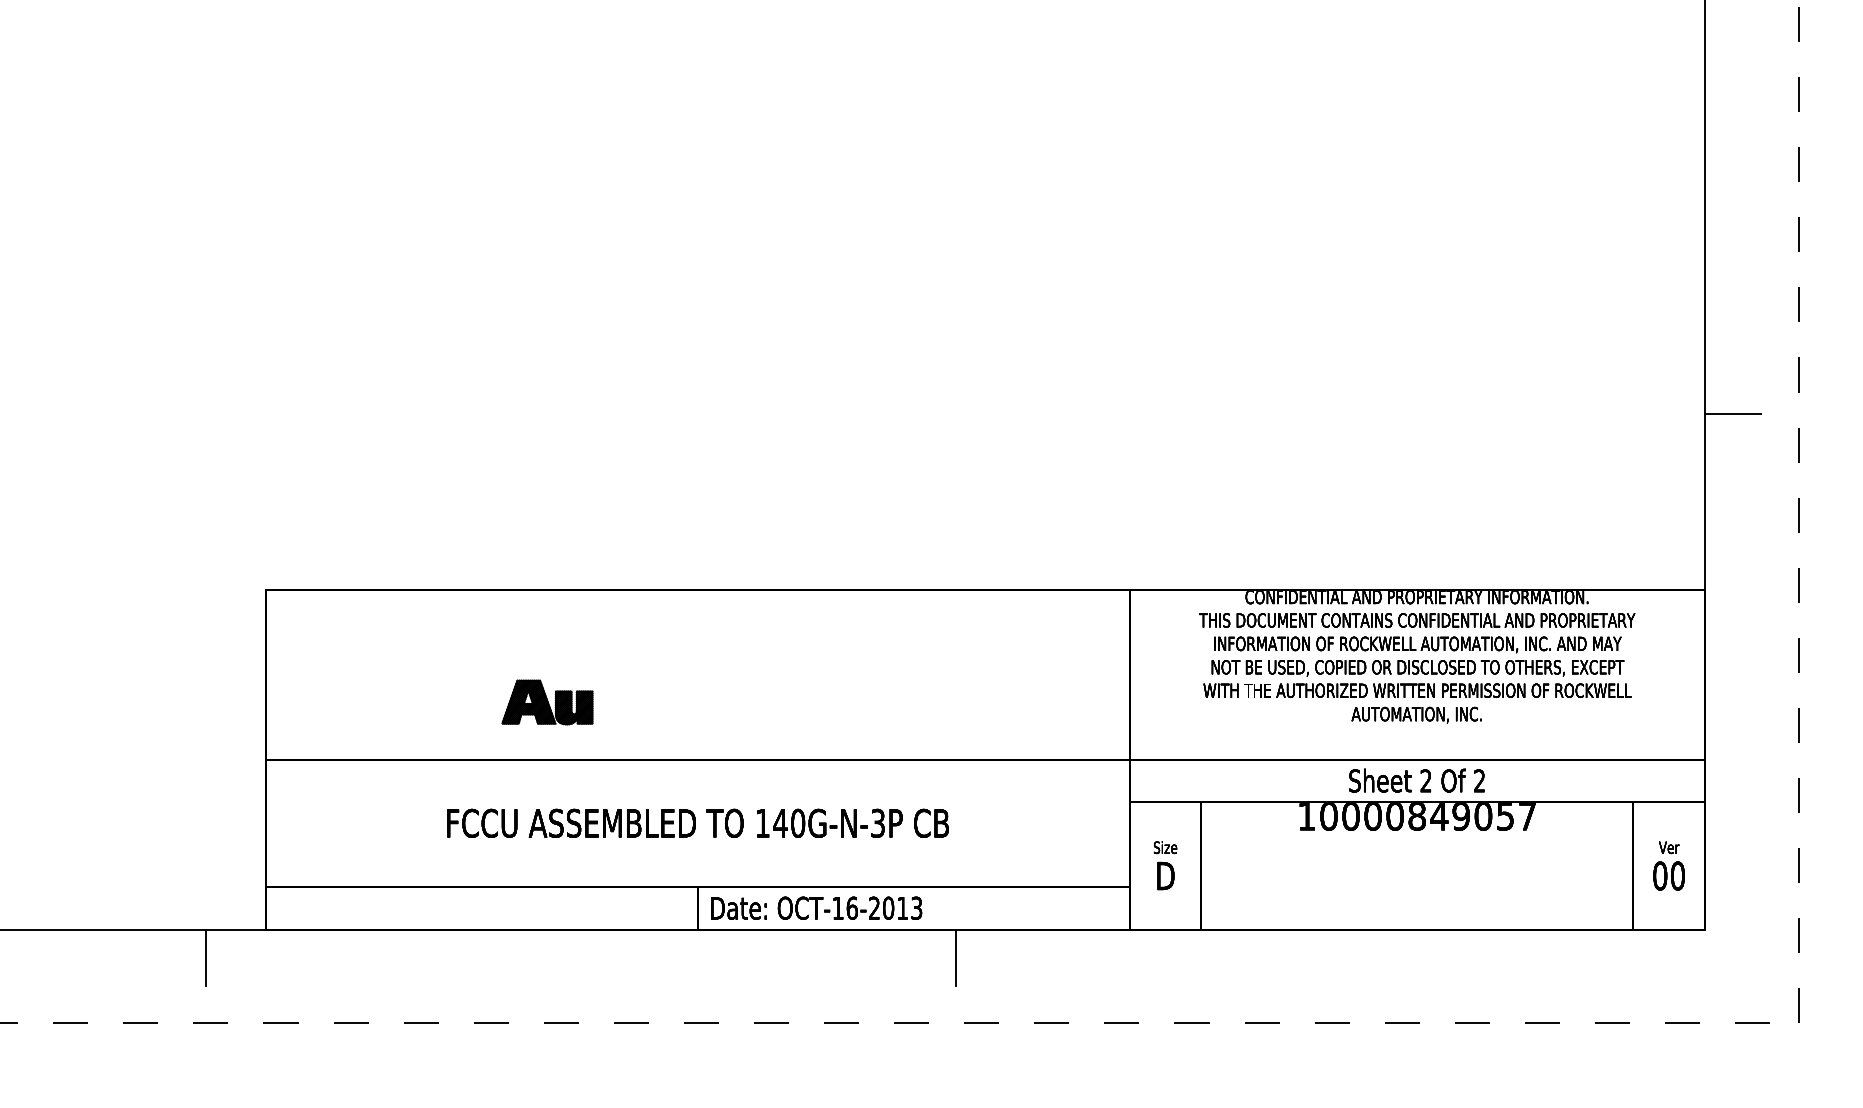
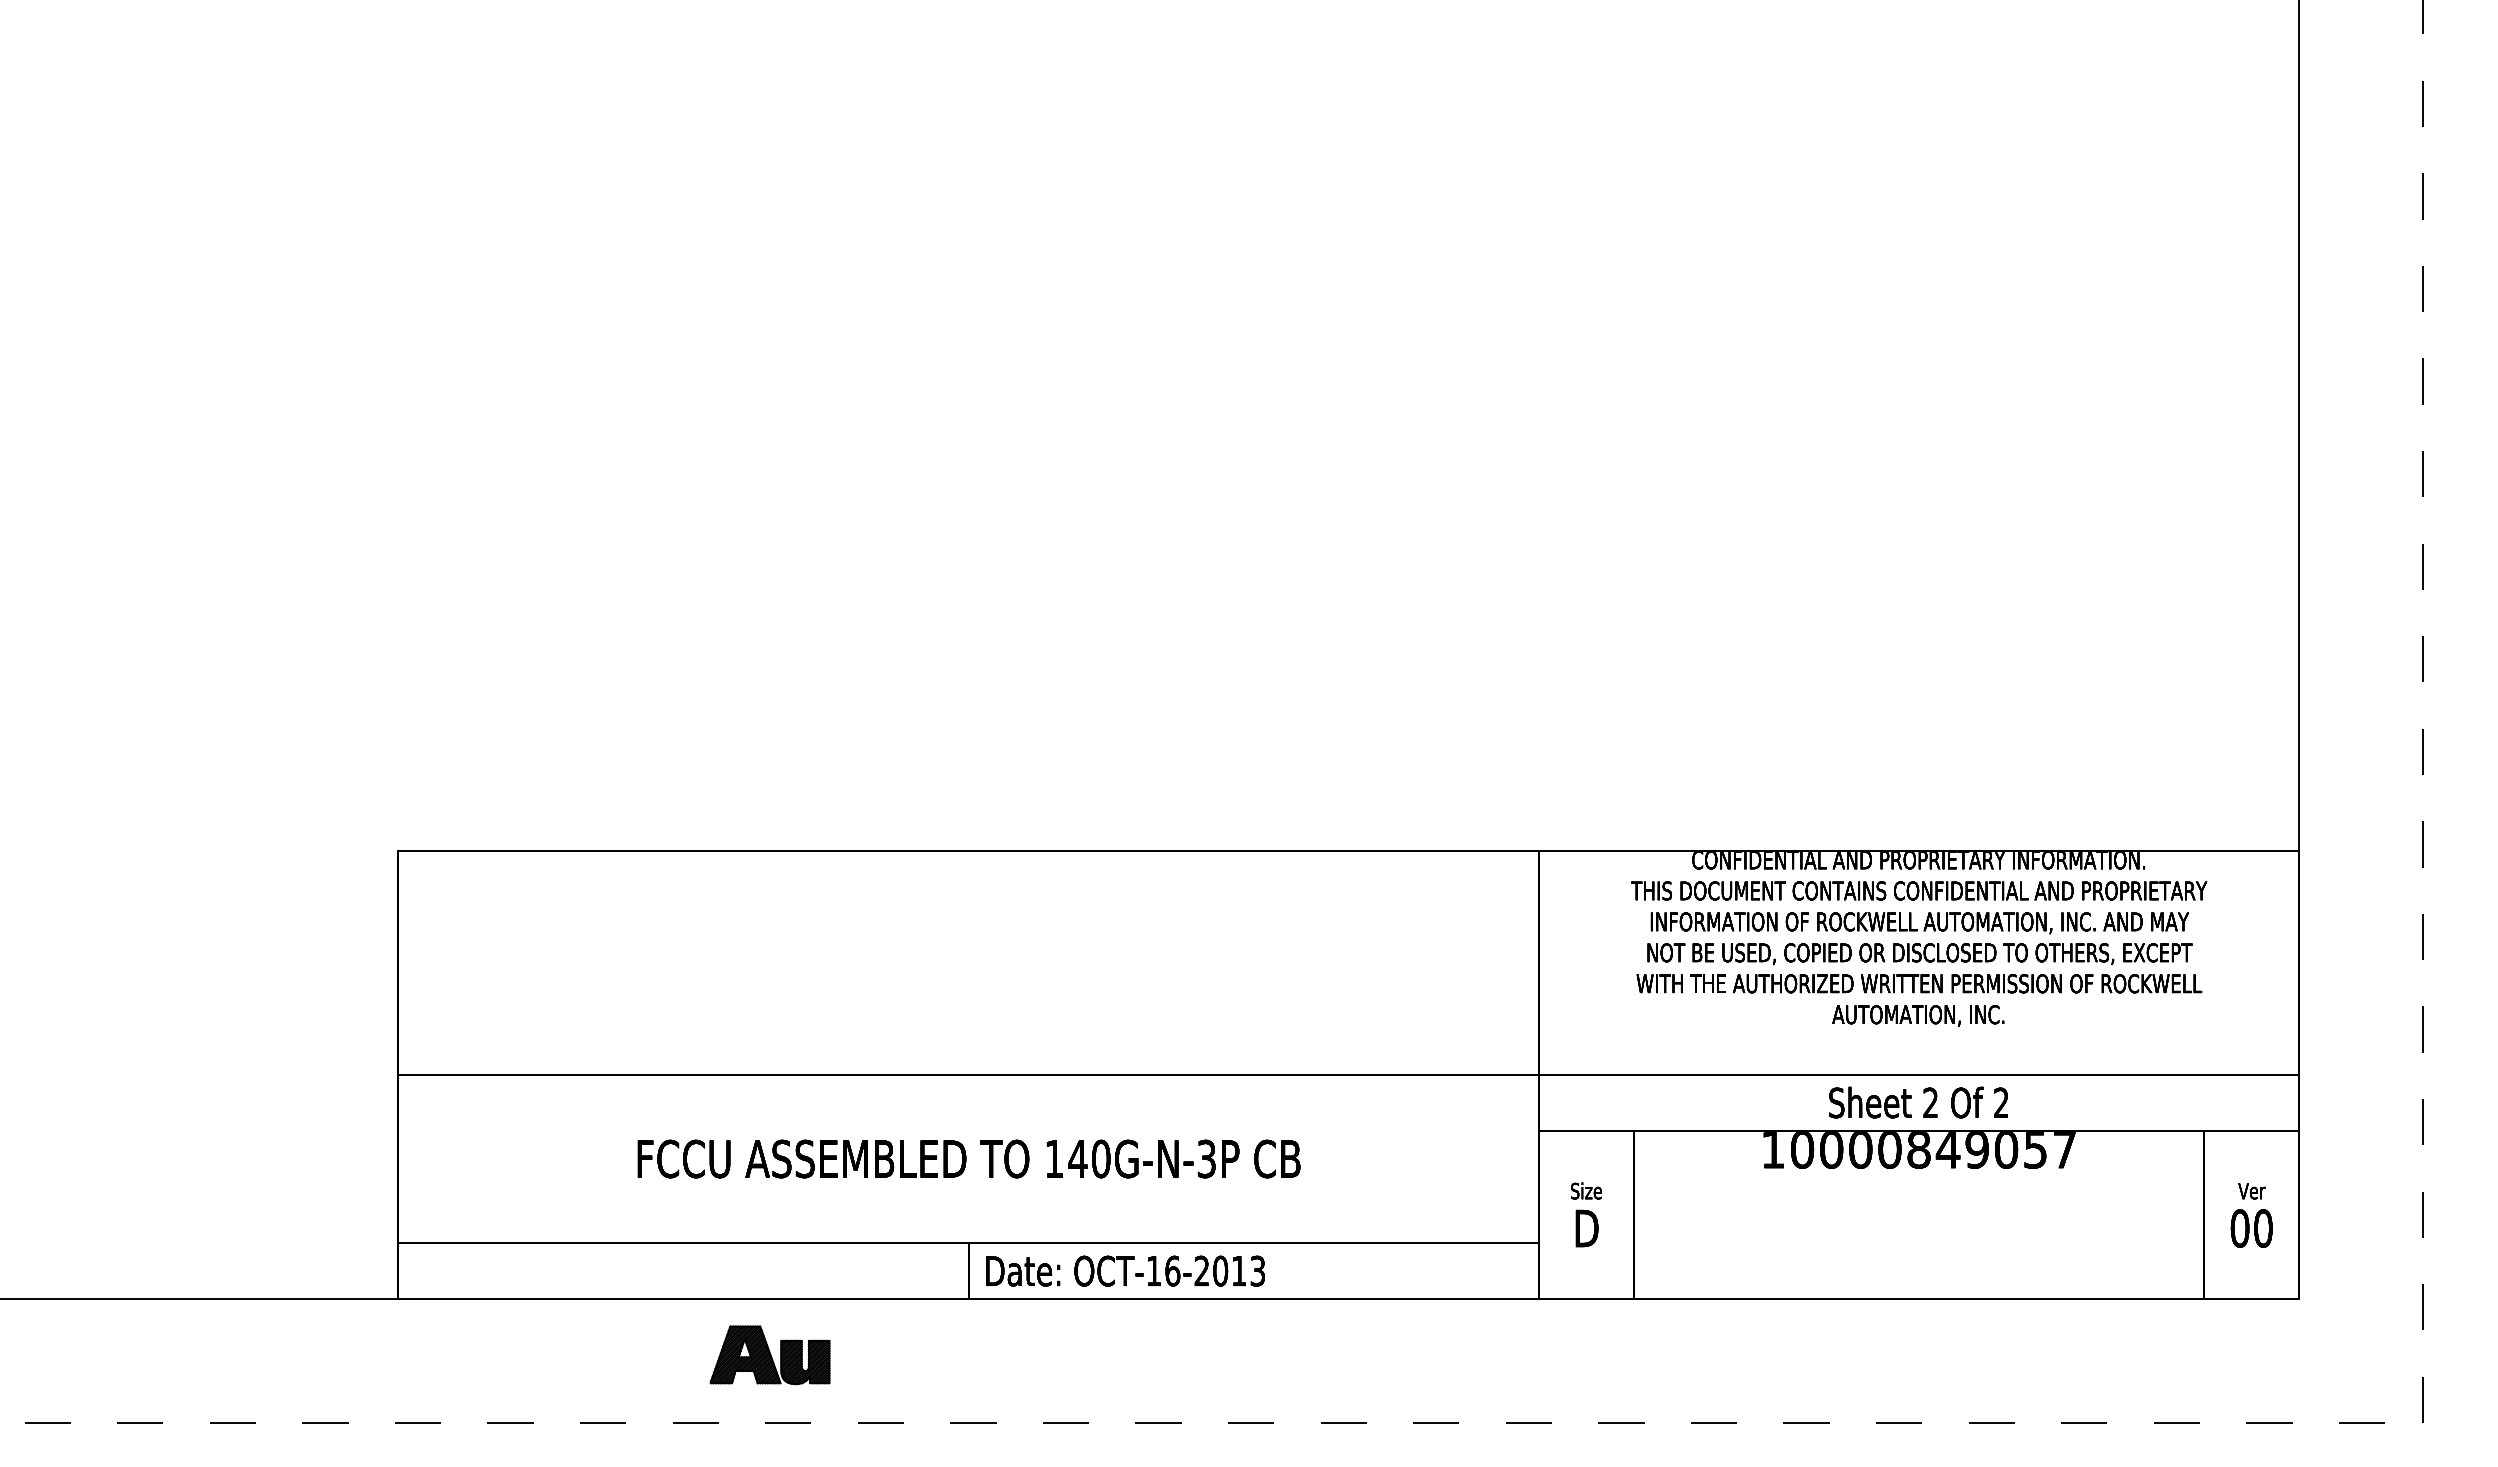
line: (1733, 414) -> (2336, 618), removed
part: (547, 702) -> (769, 1355), moved
line: (206, 957) -> (319, 1336), removed
line: (955, 957) -> (1309, 1336), removed

